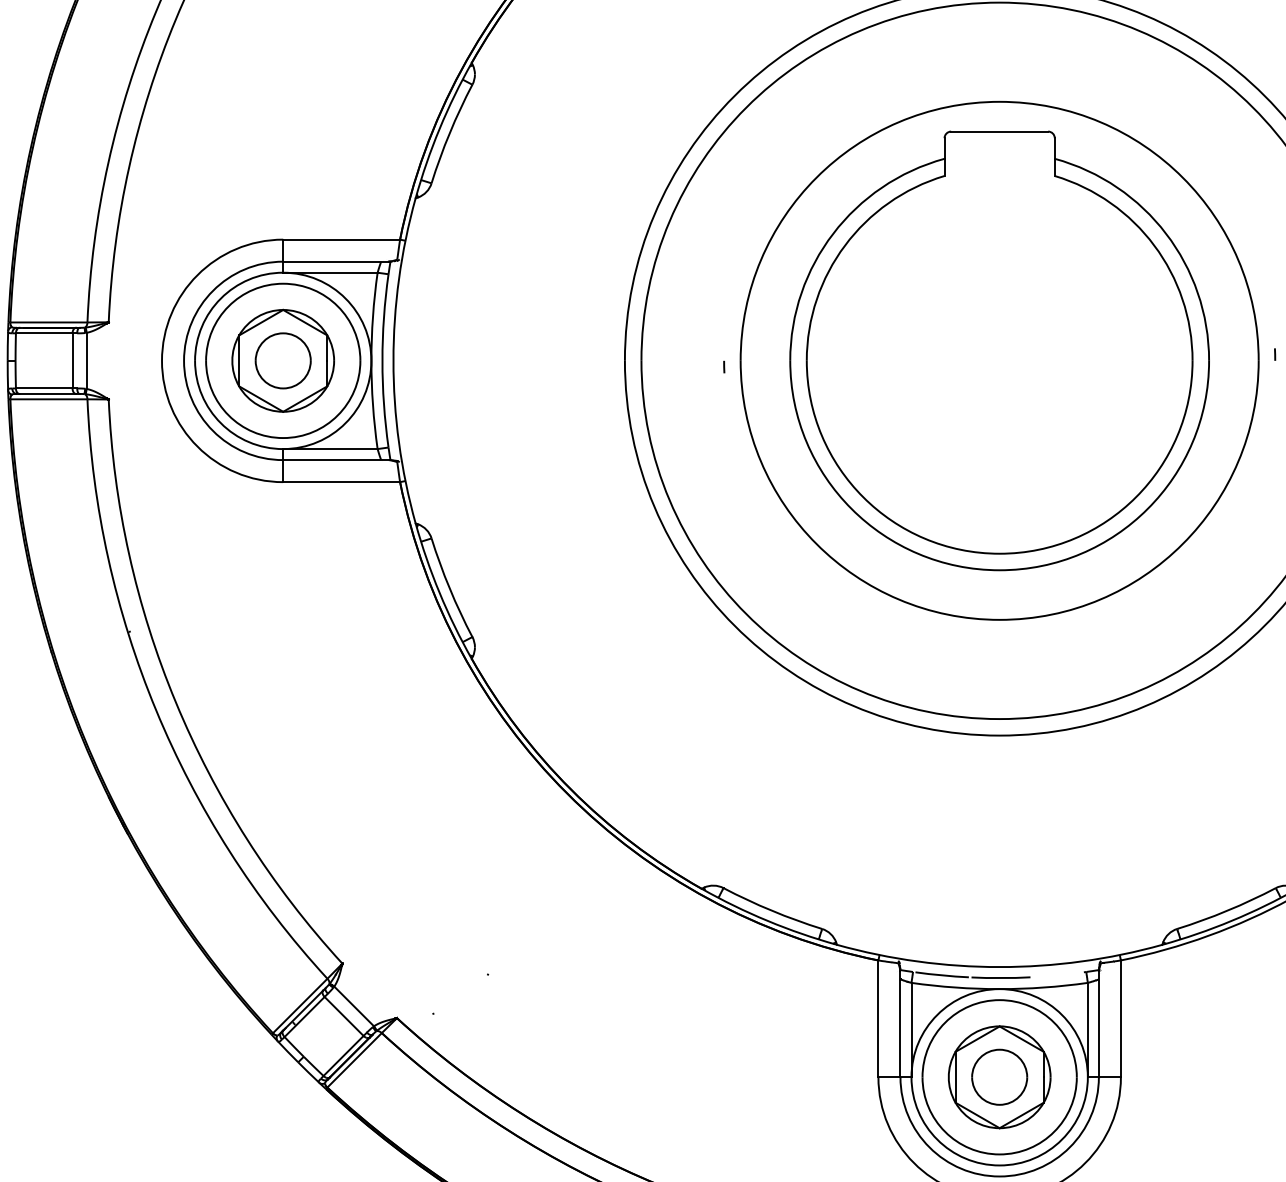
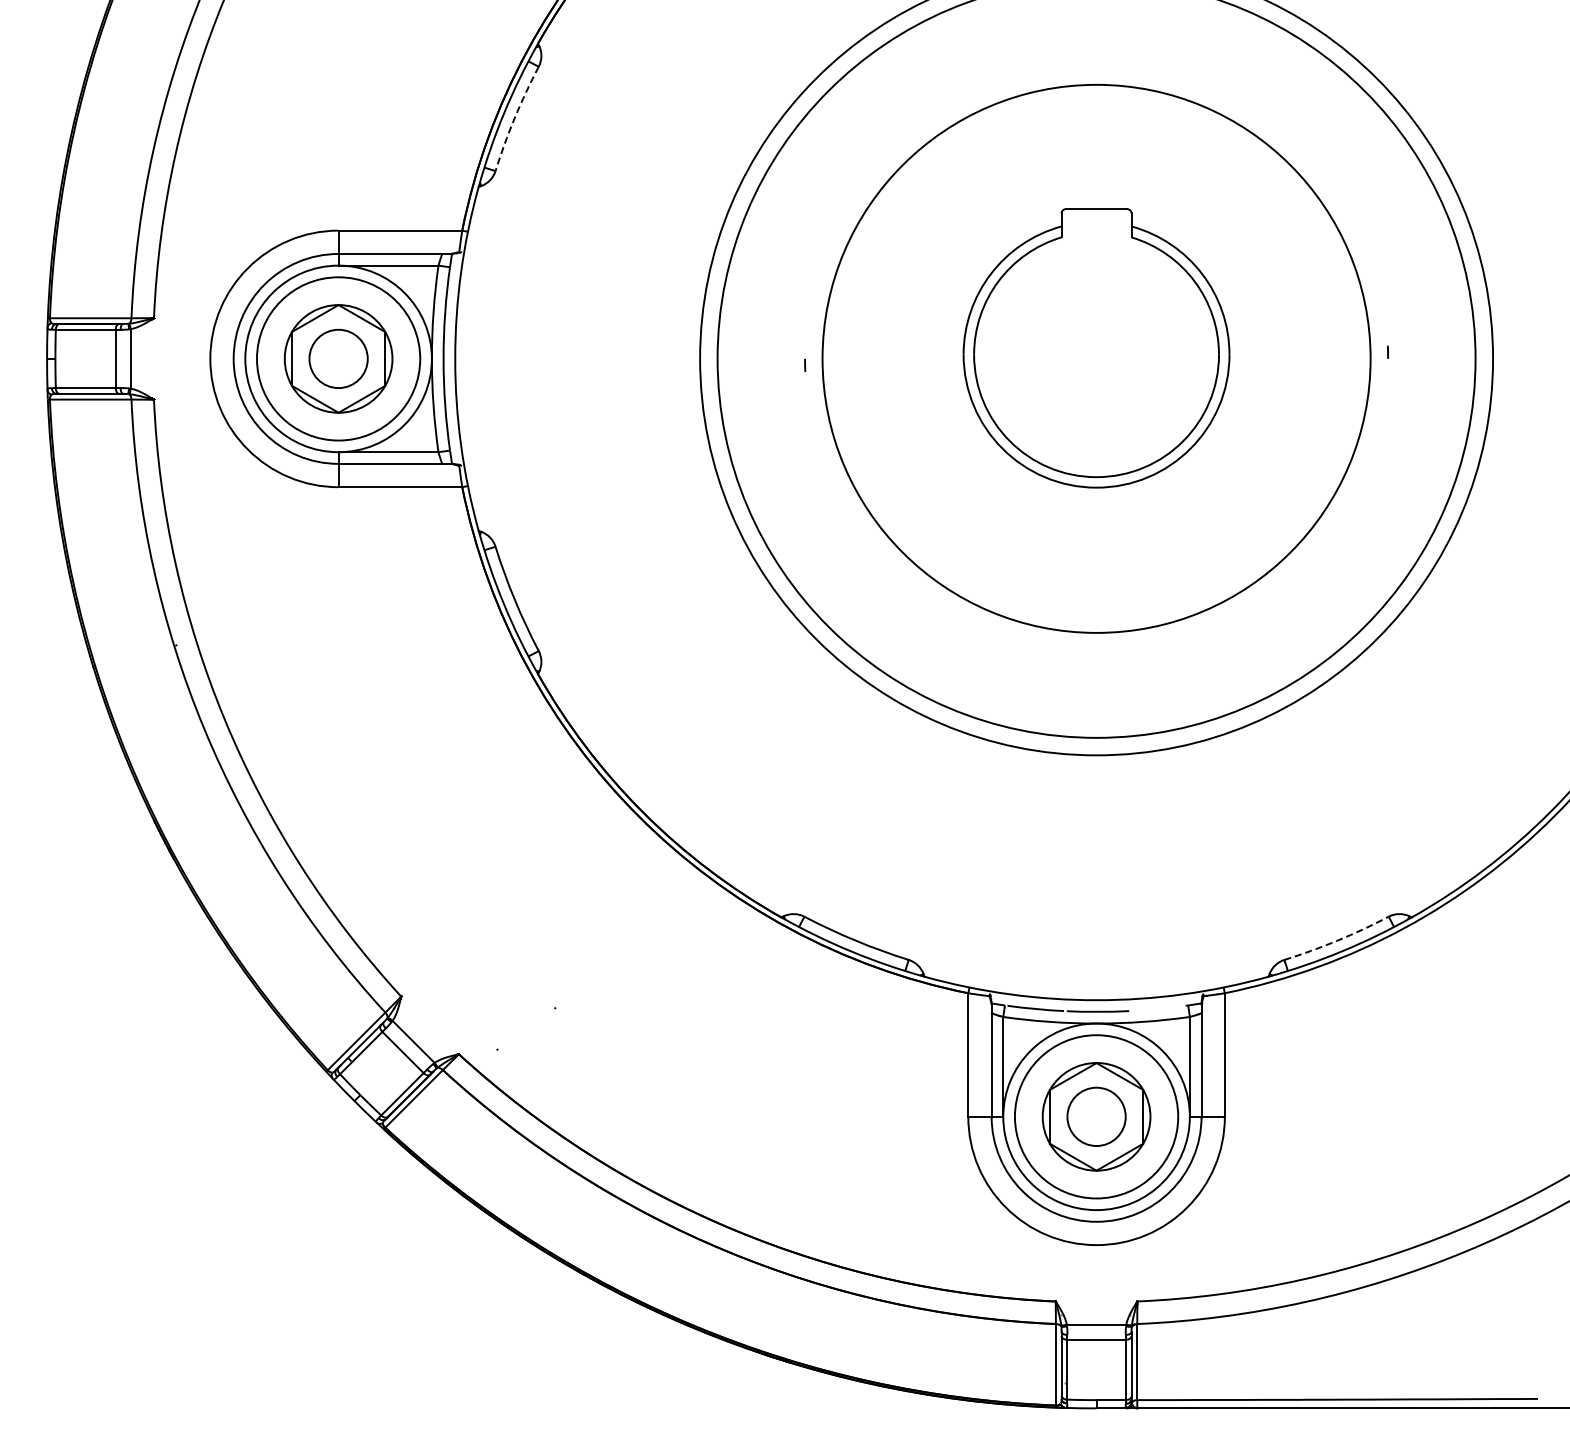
arc: (449, 132) -> (514, 117), solid -> dashed
part: (999, 351) -> (1096, 348), size x0.6
arc: (1227, 910) -> (1337, 940), solid -> dashed

